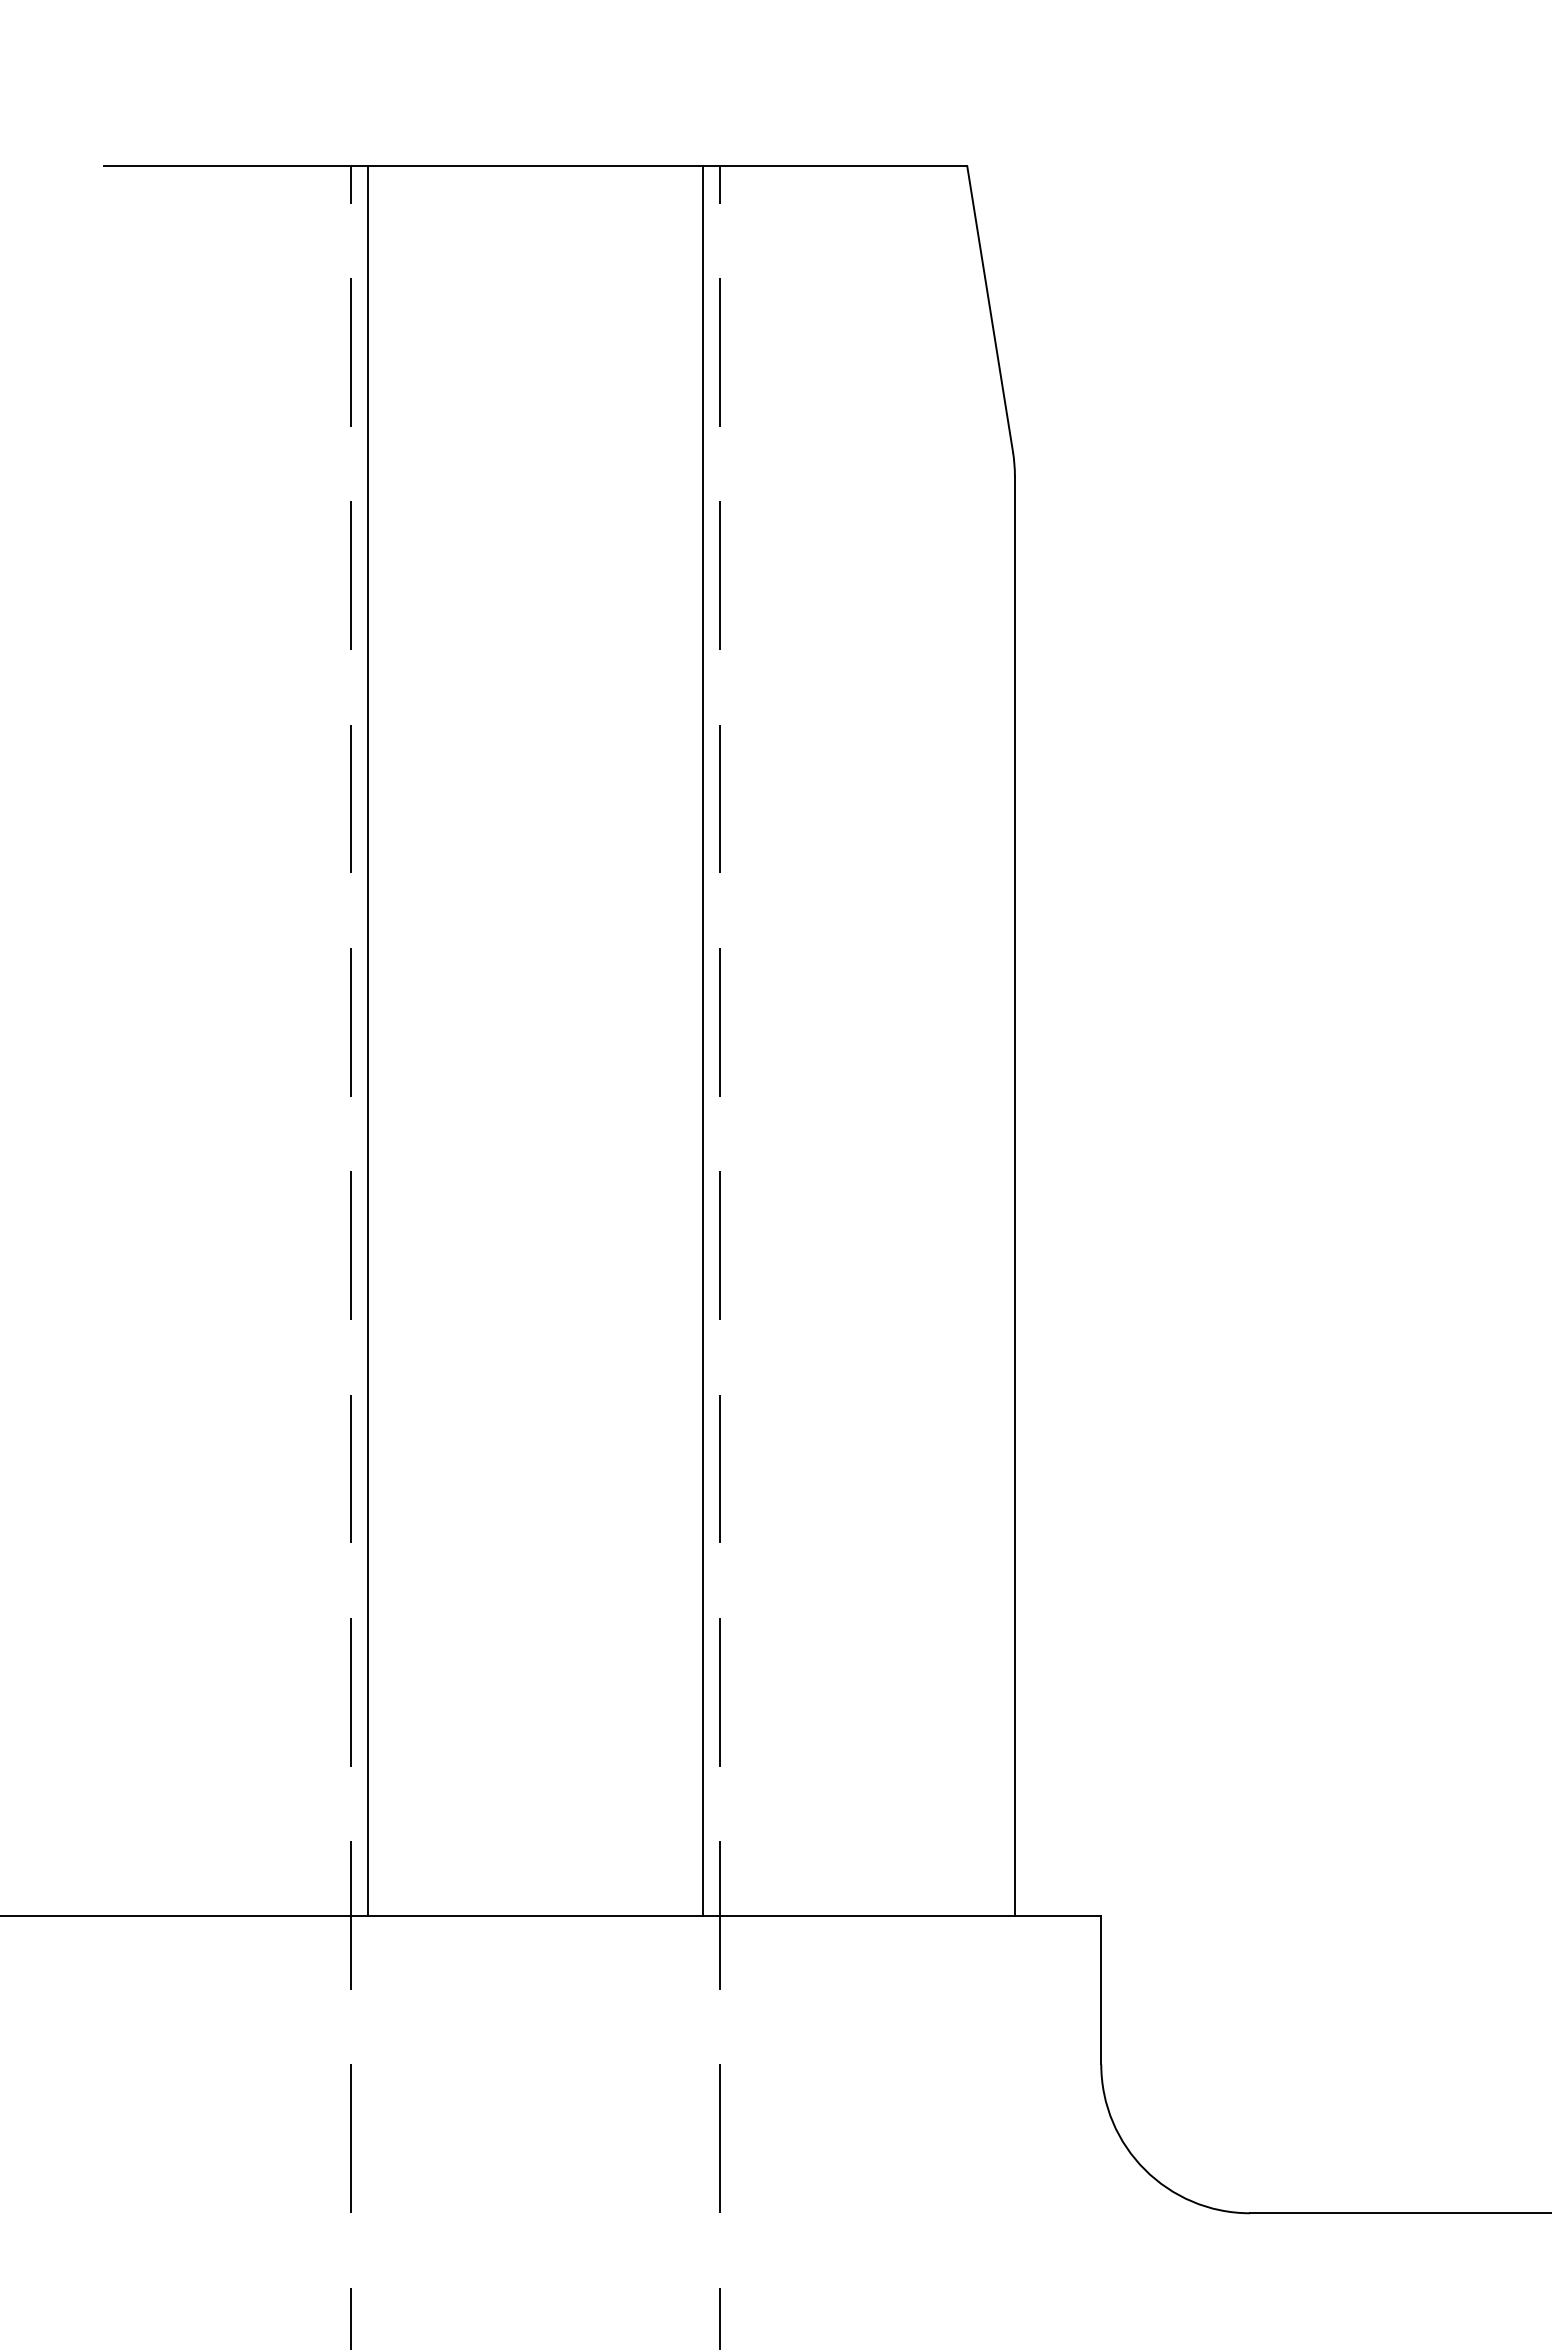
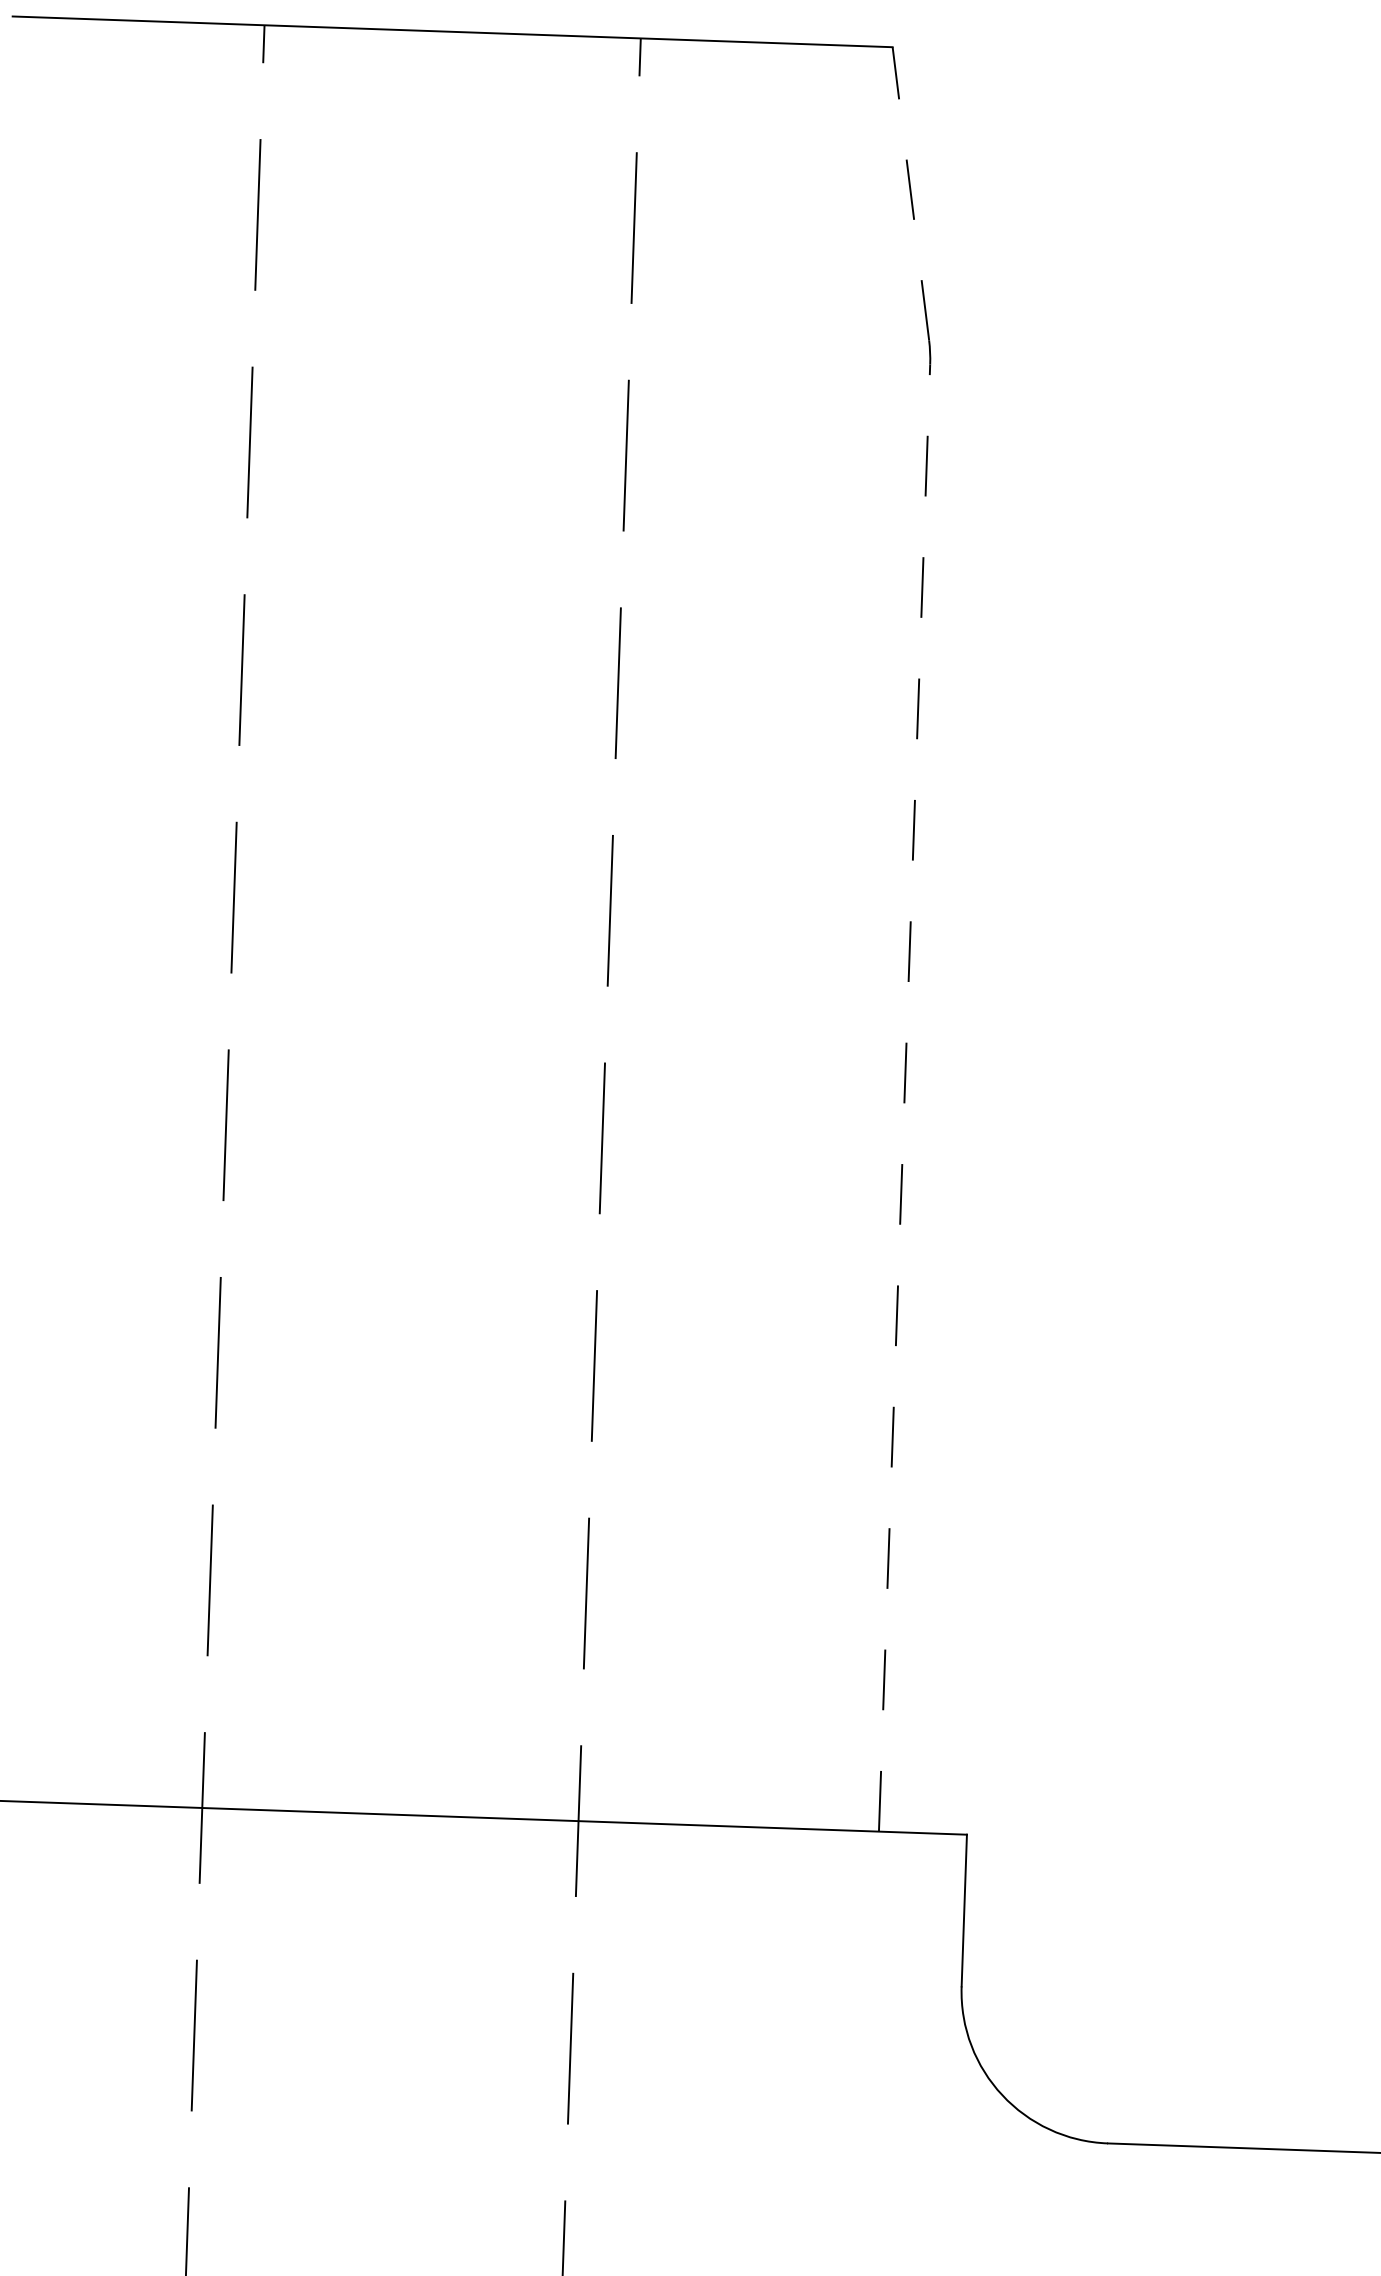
line: (990, 309) -> (911, 193), solid -> dashed
line: (368, 1040) -> (251, 916), removed
line: (703, 1040) -> (592, 928), removed
line: (1014, 1195) -> (904, 1097), solid -> dashed

